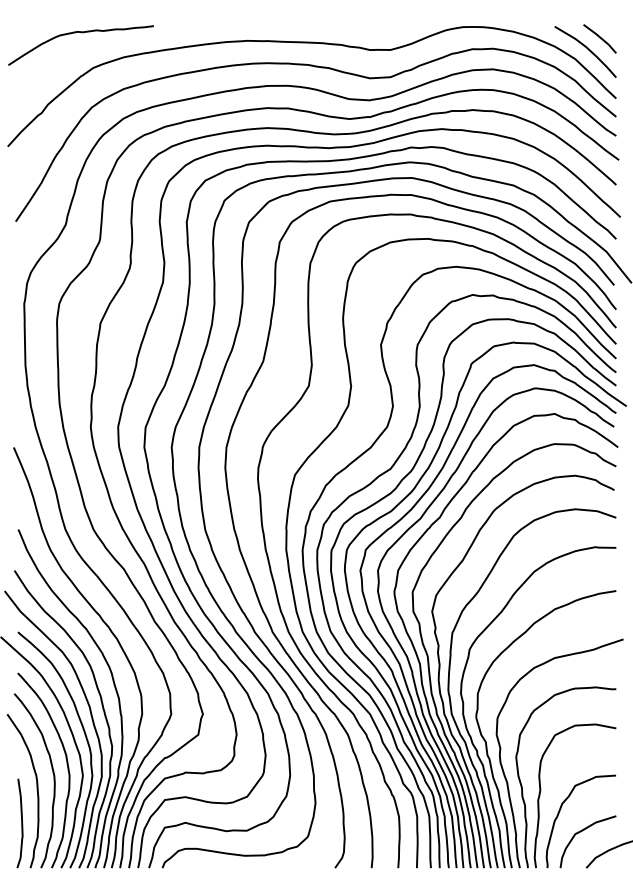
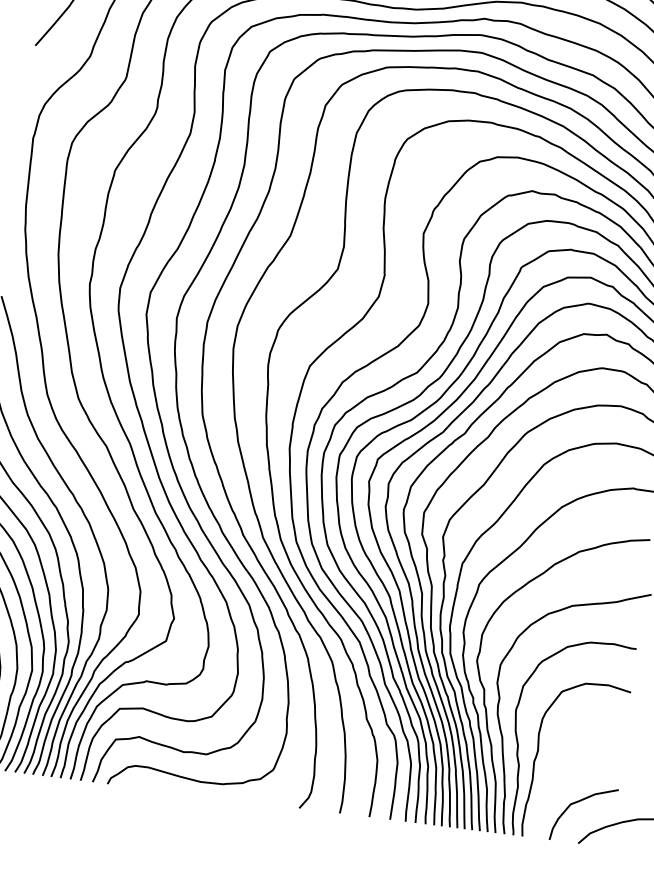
curve: (559, 814) -> (555, 780), removed

